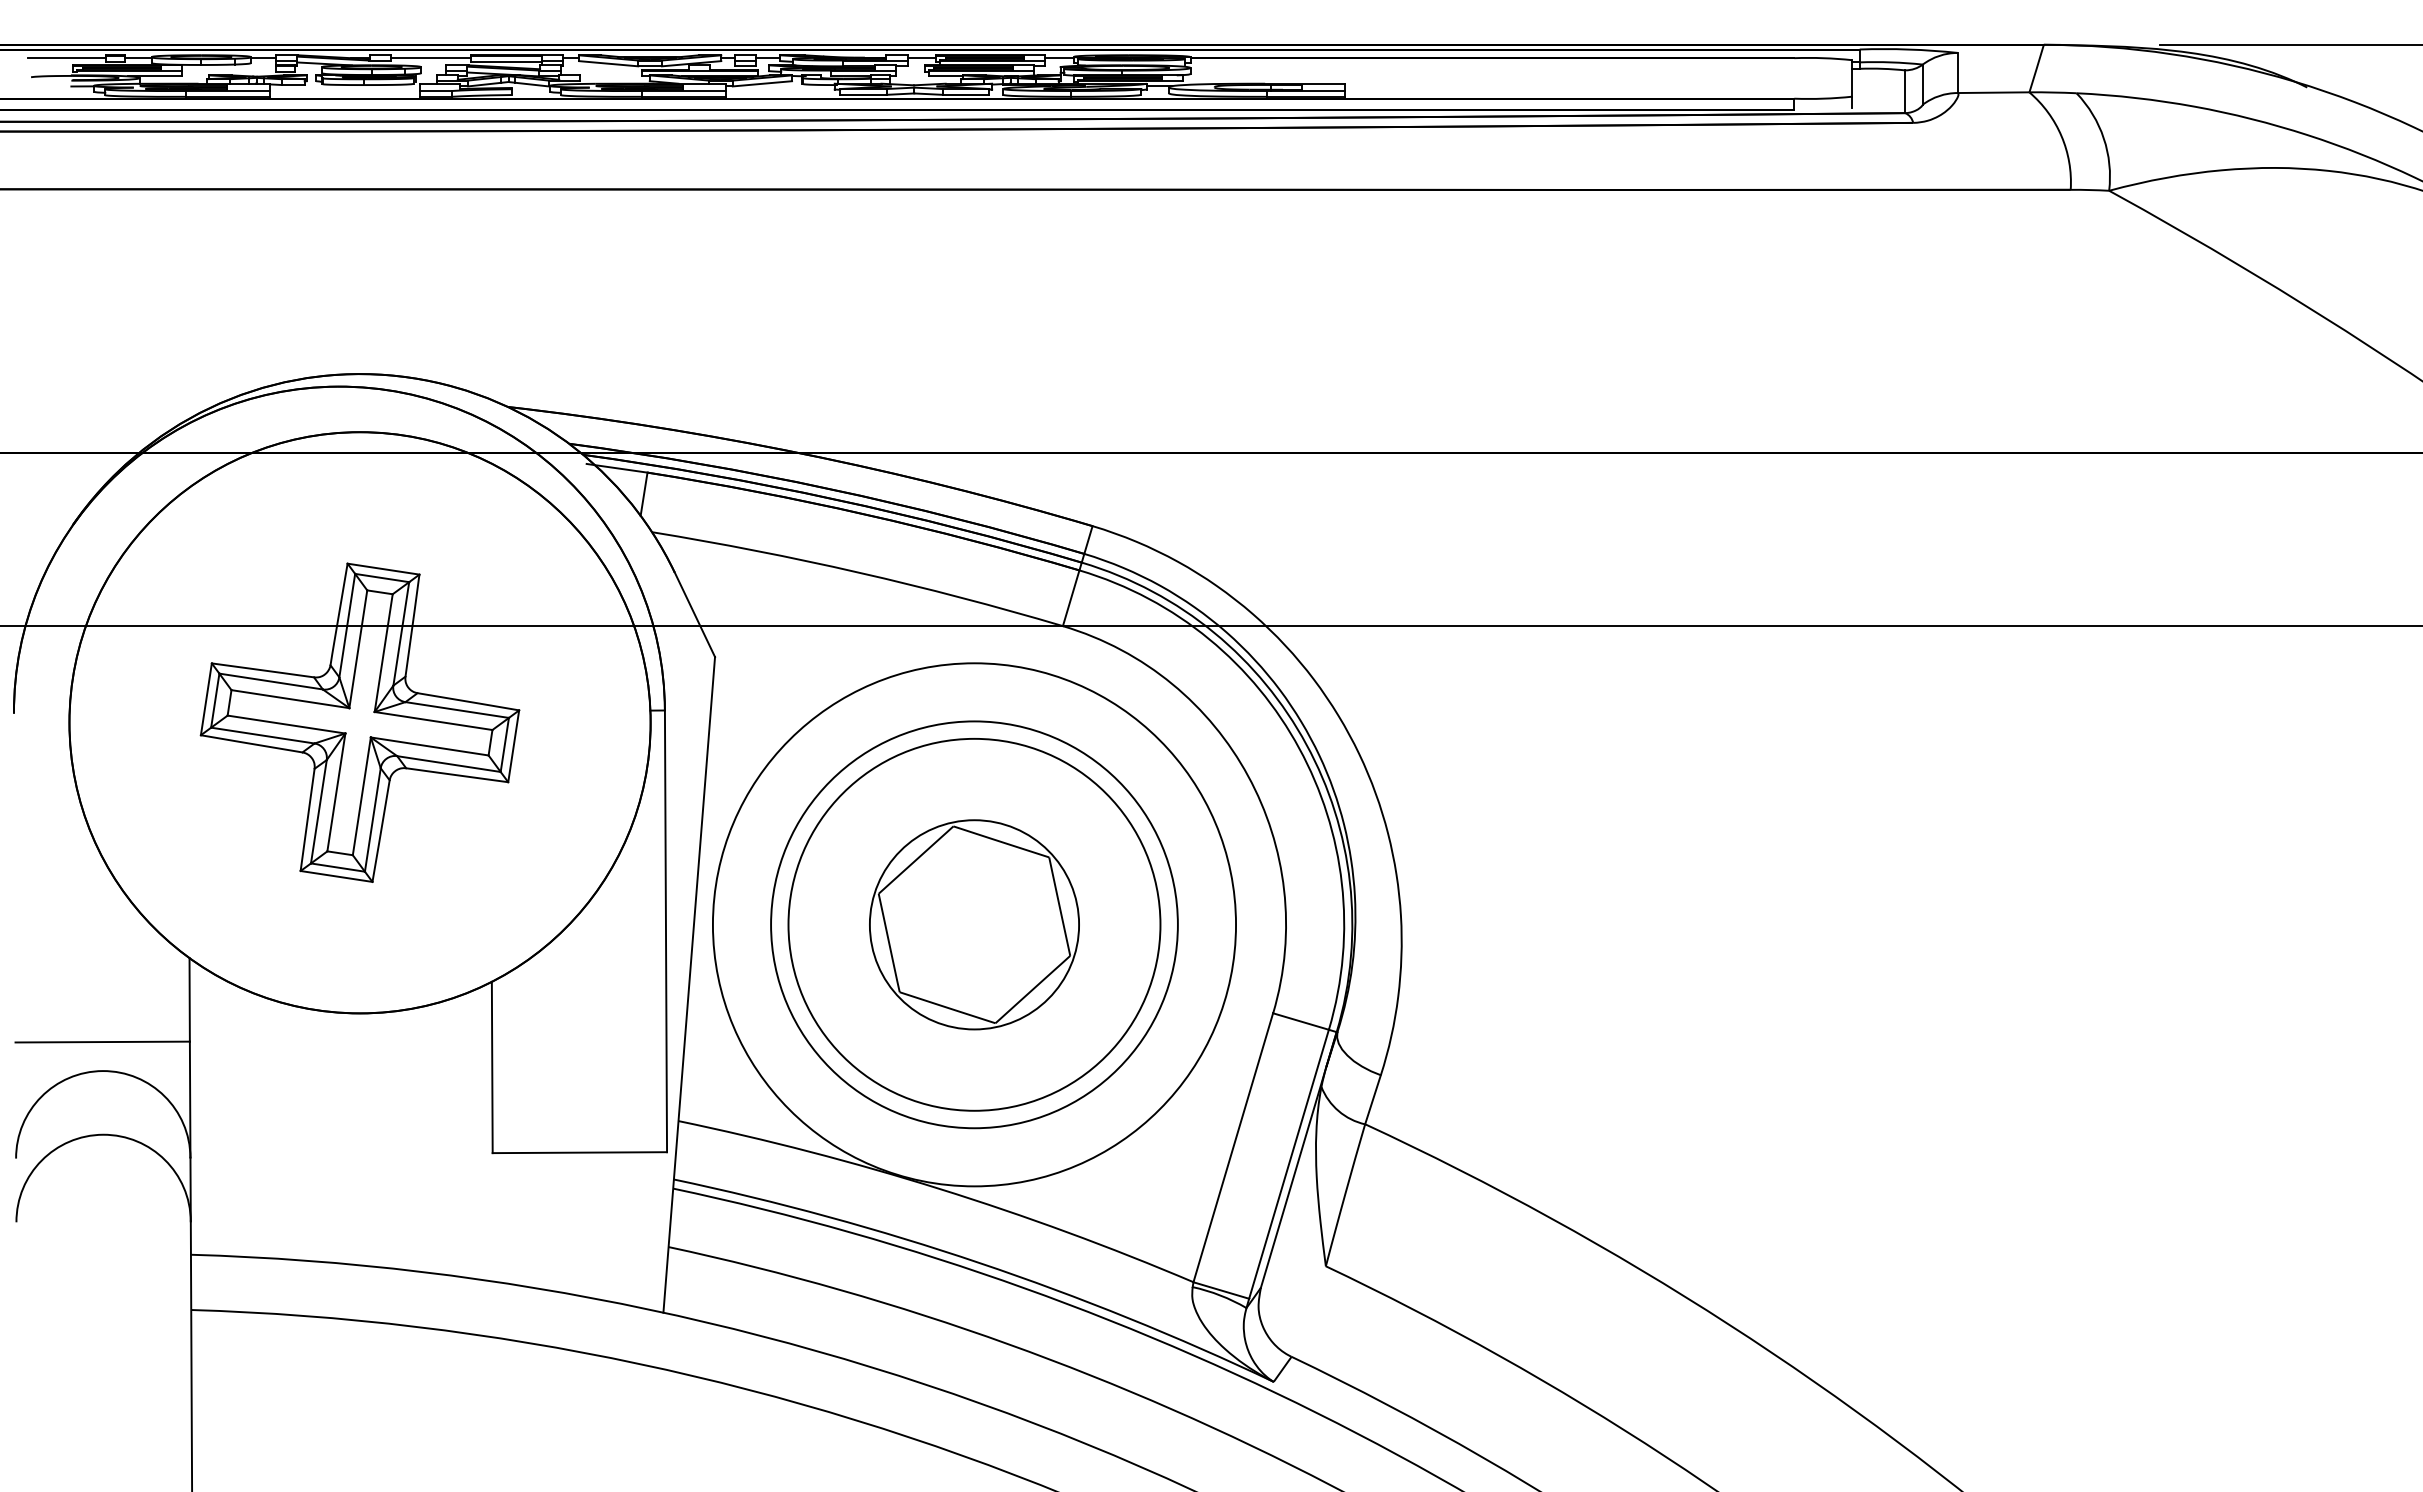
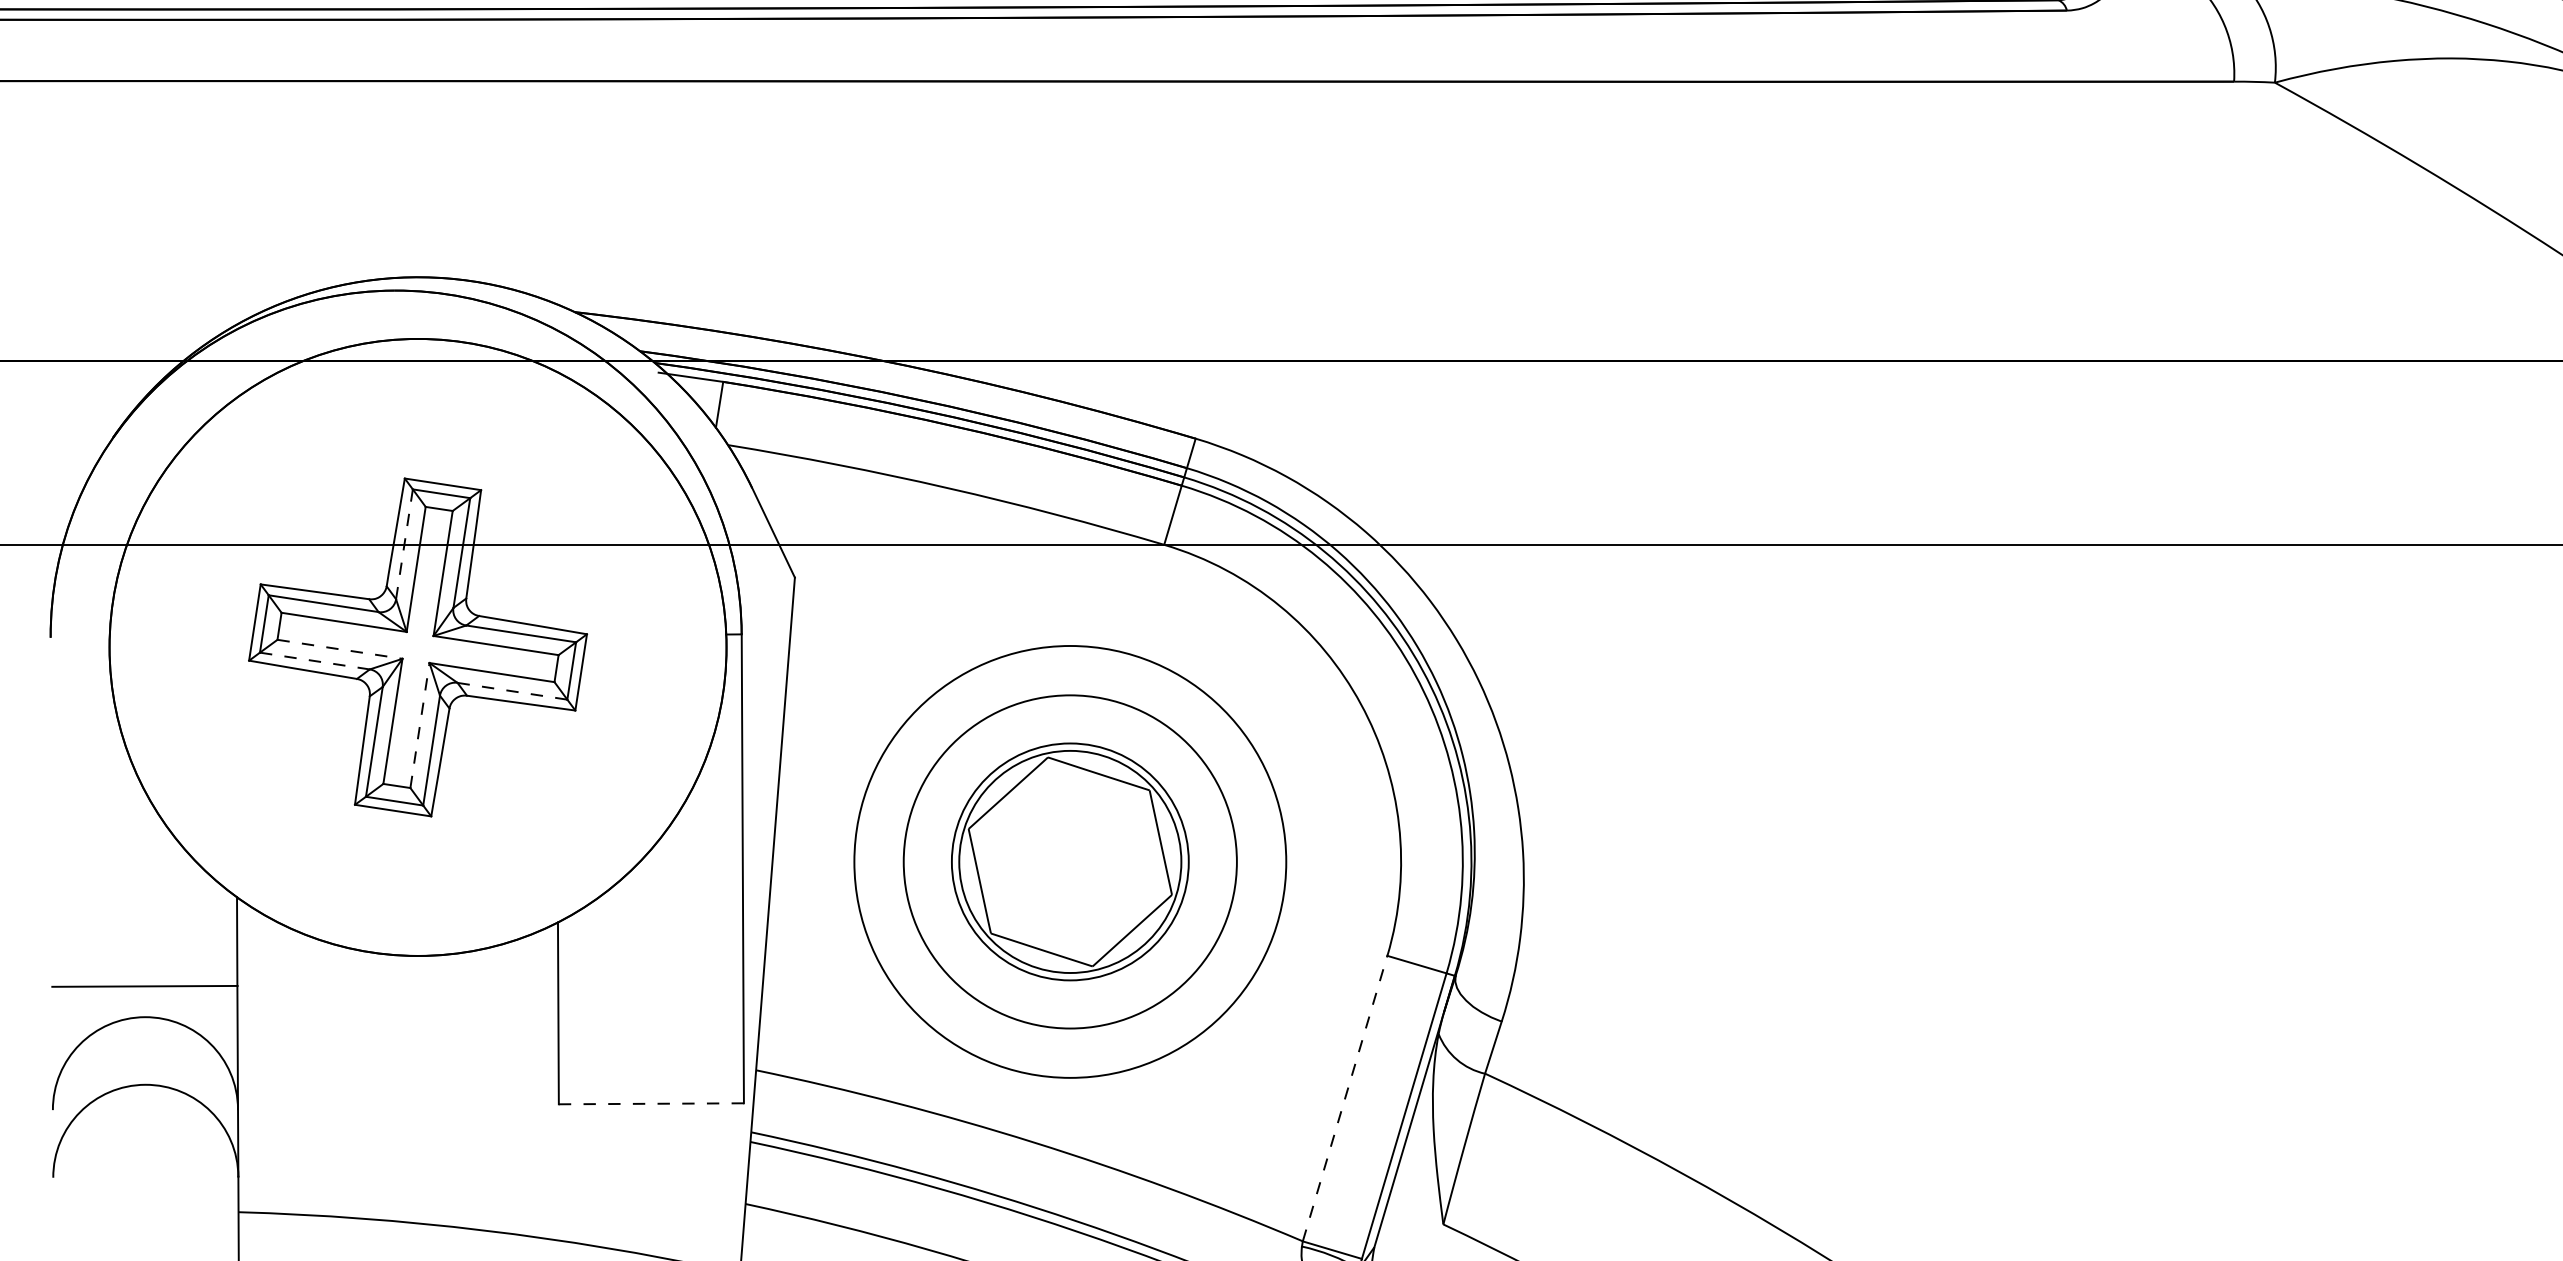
line: (347, 625) -> (404, 544), solid -> dashed
line: (286, 724) -> (339, 649), solid -> dashed
line: (262, 735) -> (314, 660), solid -> dashed
line: (448, 764) -> (511, 691), solid -> dashed
line: (361, 796) -> (419, 725), solid -> dashed
circle: (974, 924) -> (1070, 861), size x0.6
circle: (974, 924) -> (1070, 861), size x0.6
line: (1233, 1147) -> (1345, 1098), solid -> dashed
line: (580, 1152) -> (652, 1103), solid -> dashed

